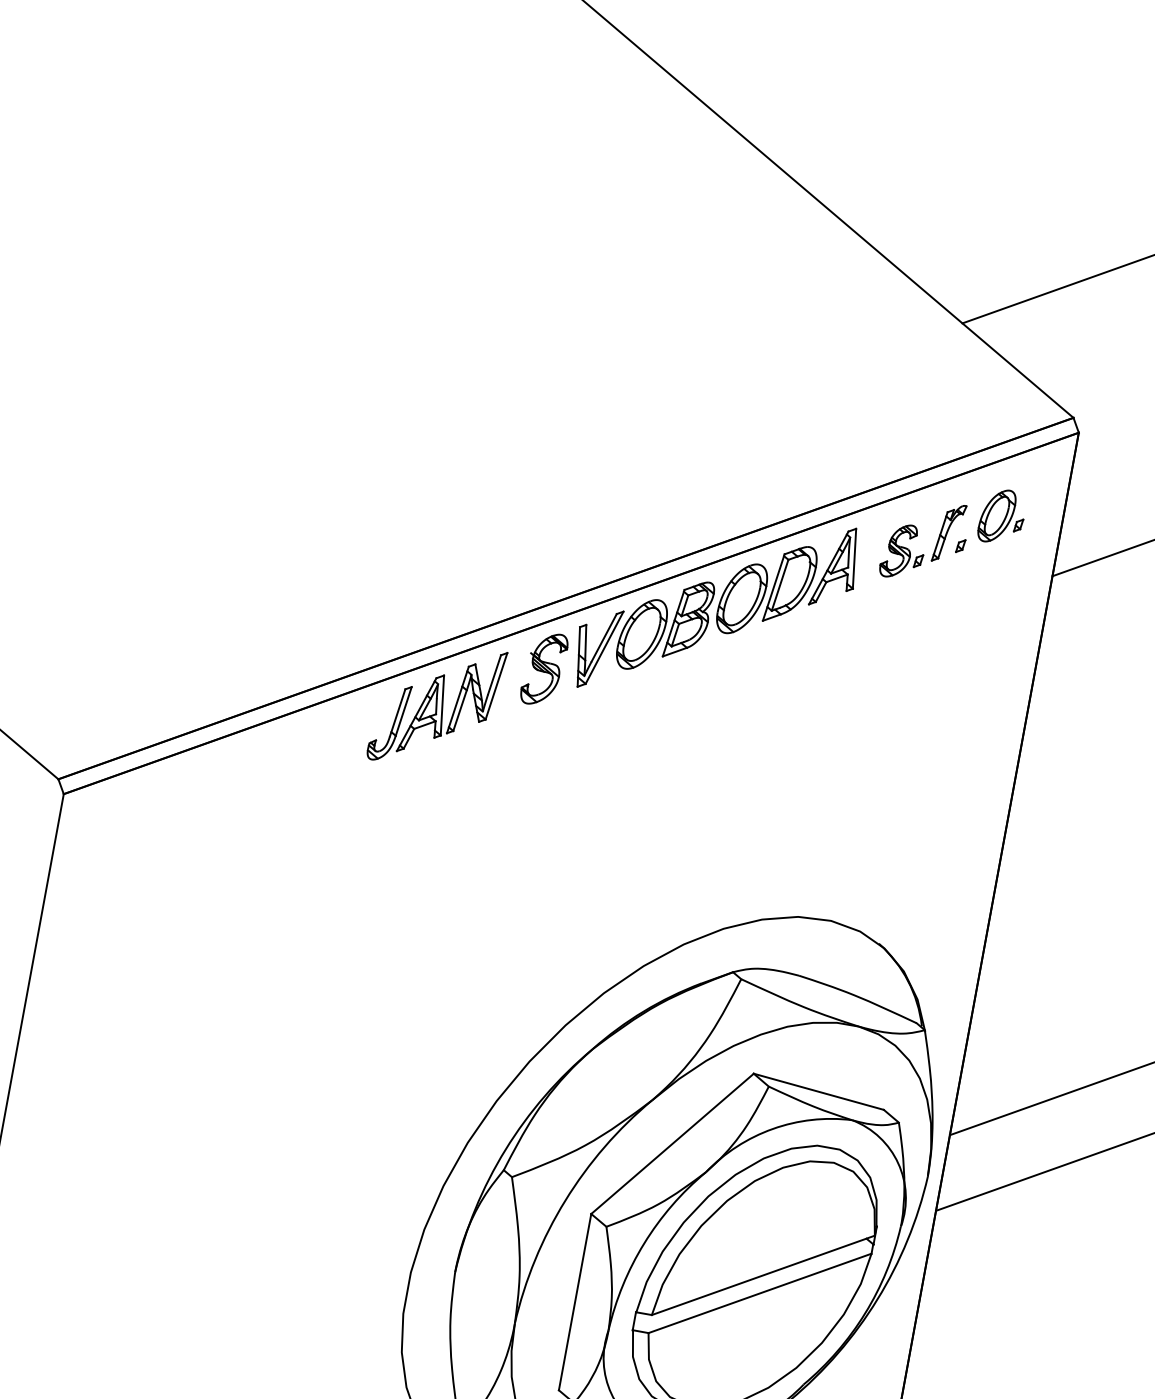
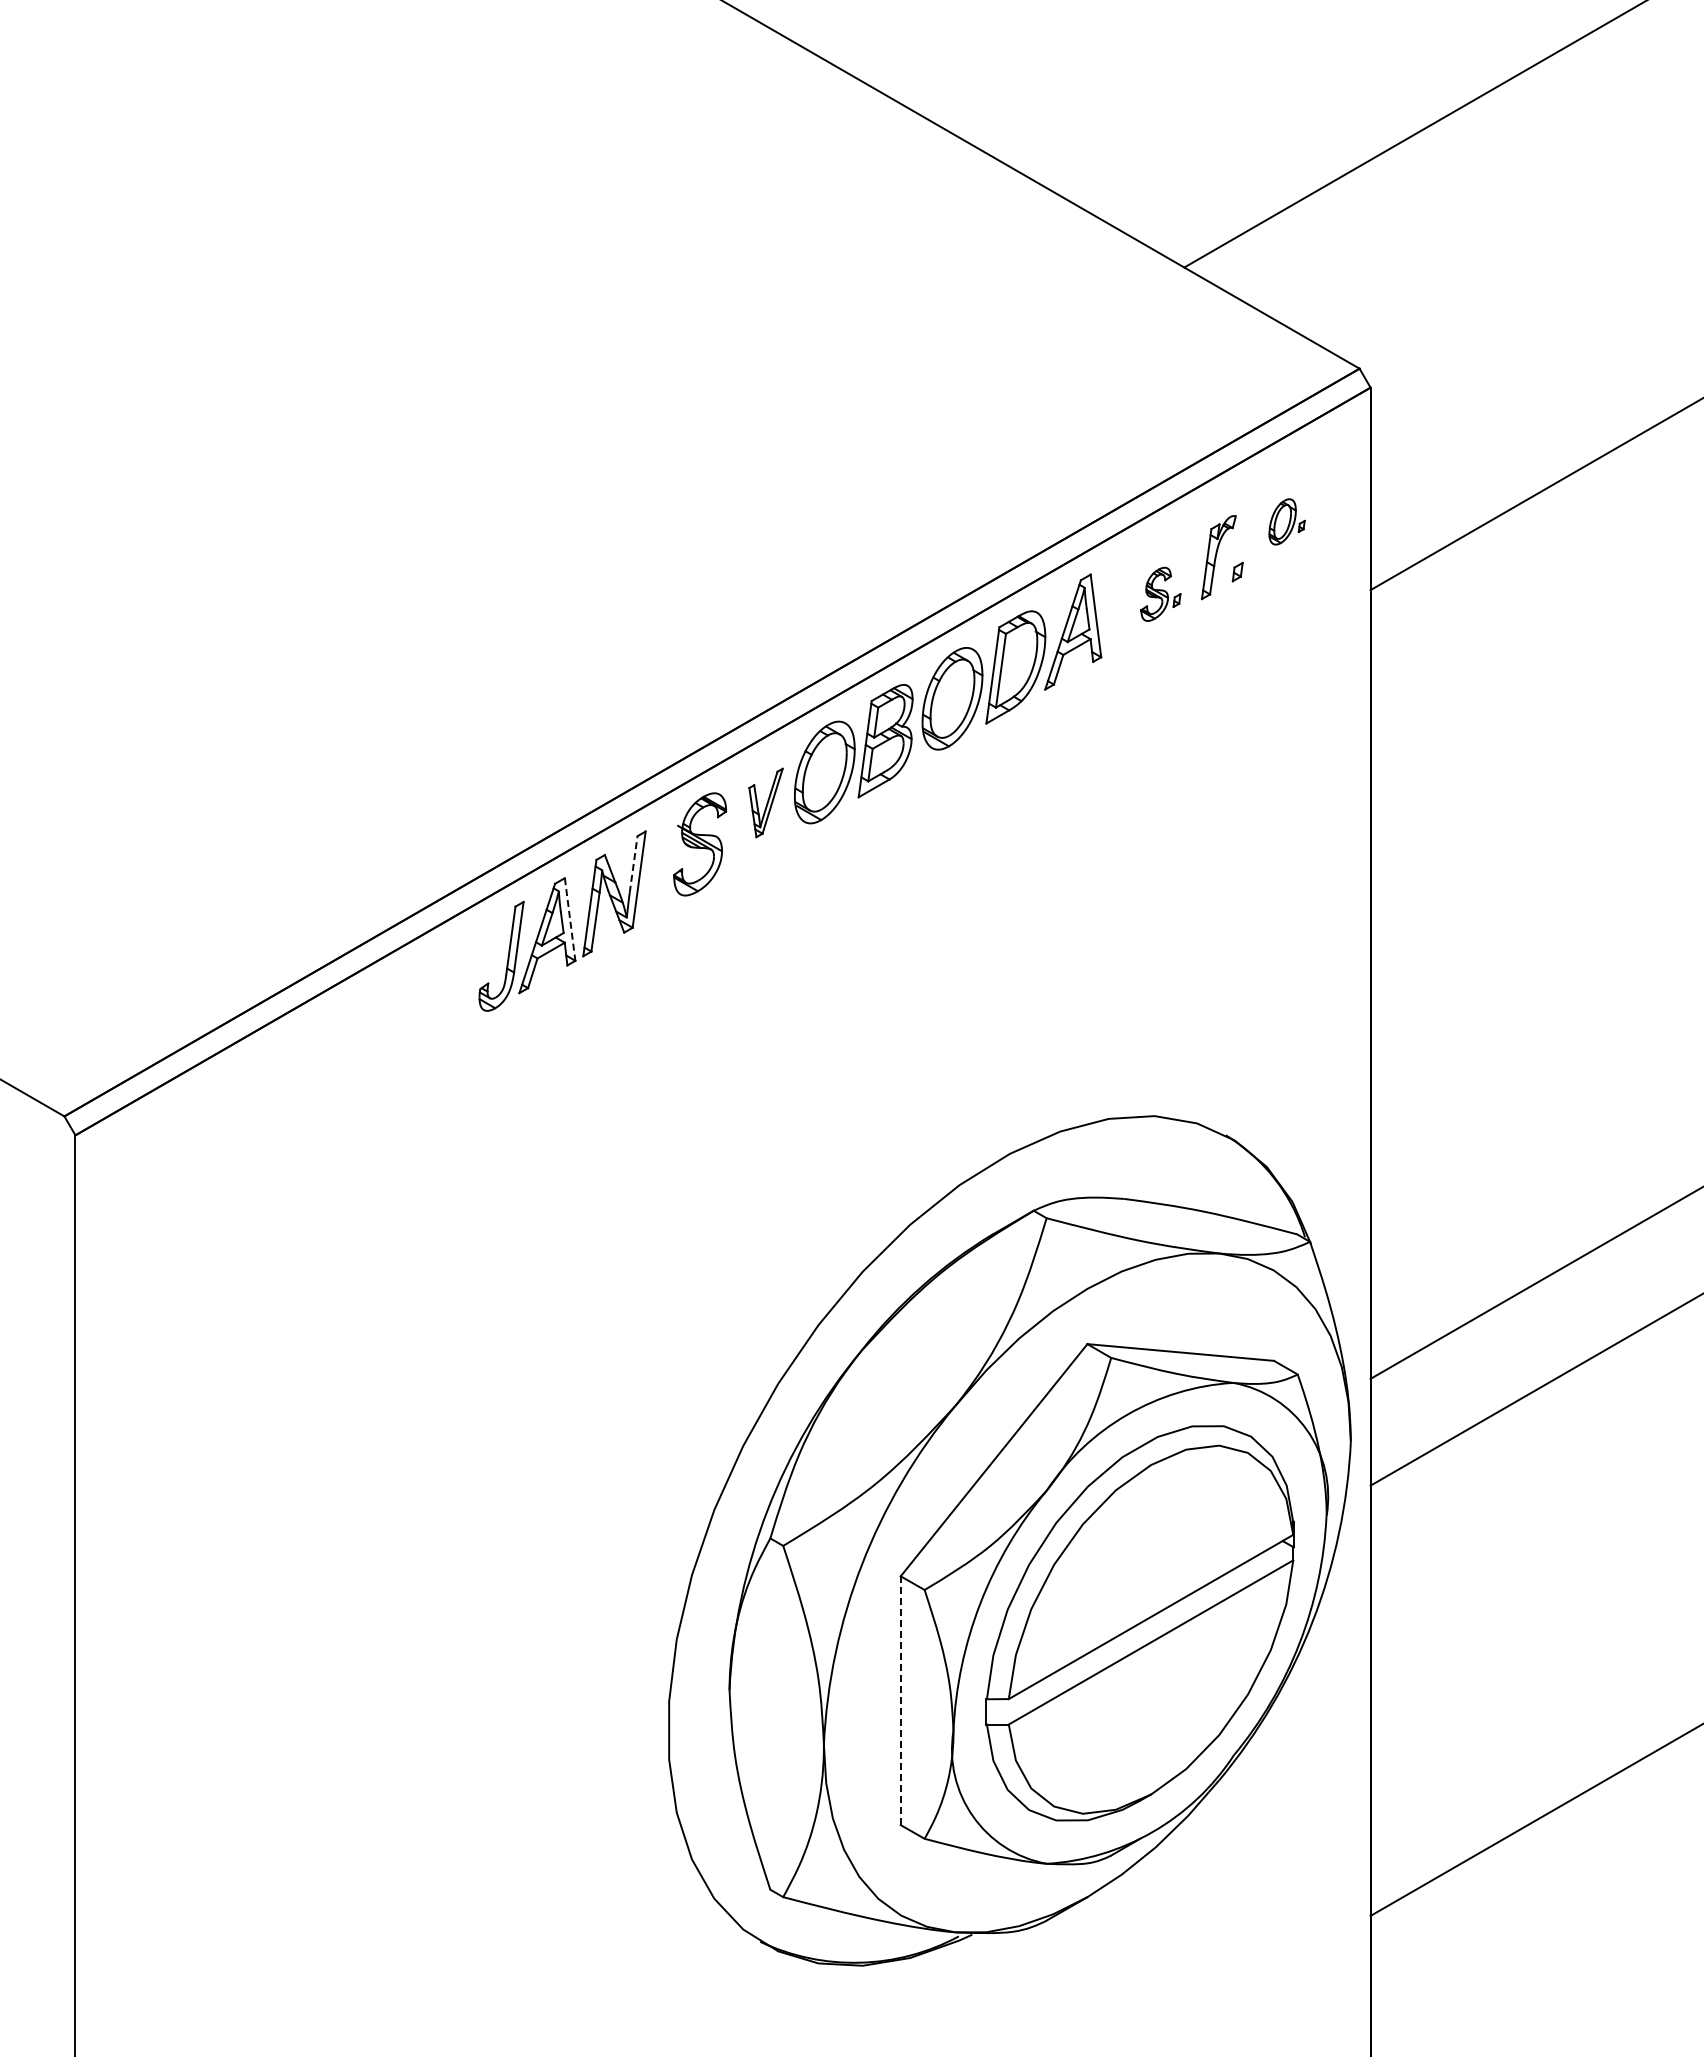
part: (1001, 516) -> (1286, 521), size x0.6
part: (903, 551) -> (1160, 594), size x0.7
part: (596, 648) -> (765, 802), size x0.6
line: (494, 674) -> (633, 864), solid -> dashed
line: (442, 705) -> (570, 919), solid -> dashed
line: (574, 1302) -> (900, 1701), solid -> dashed

